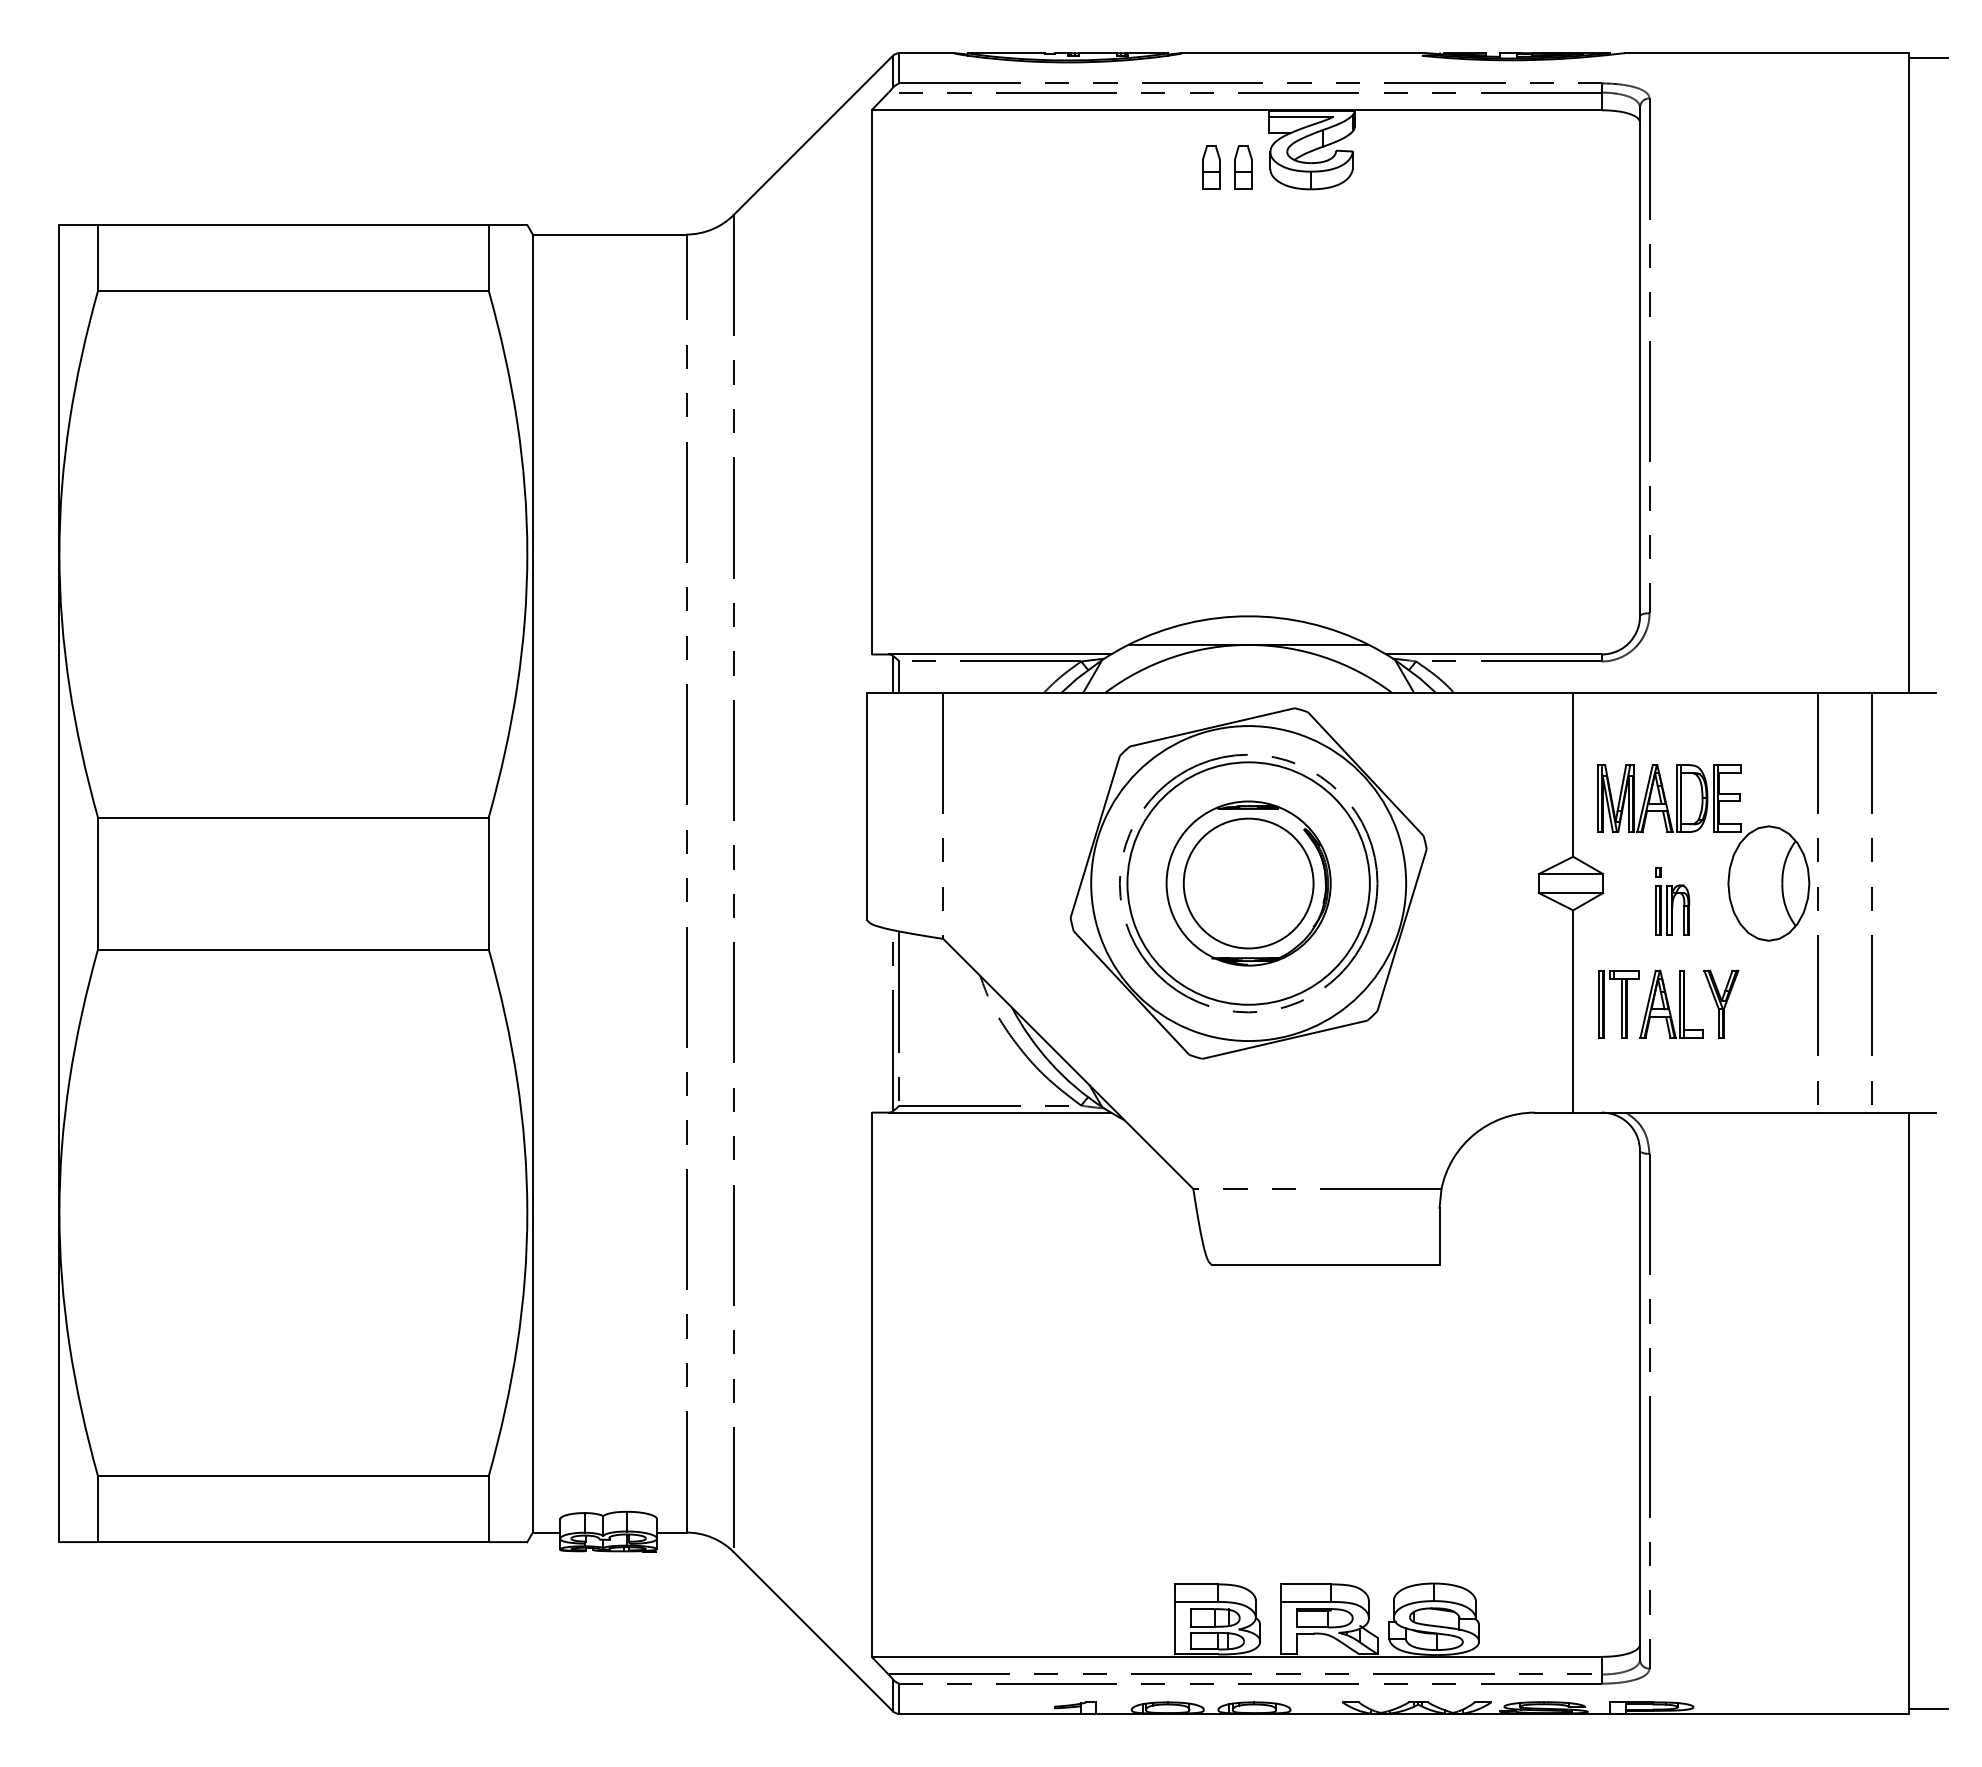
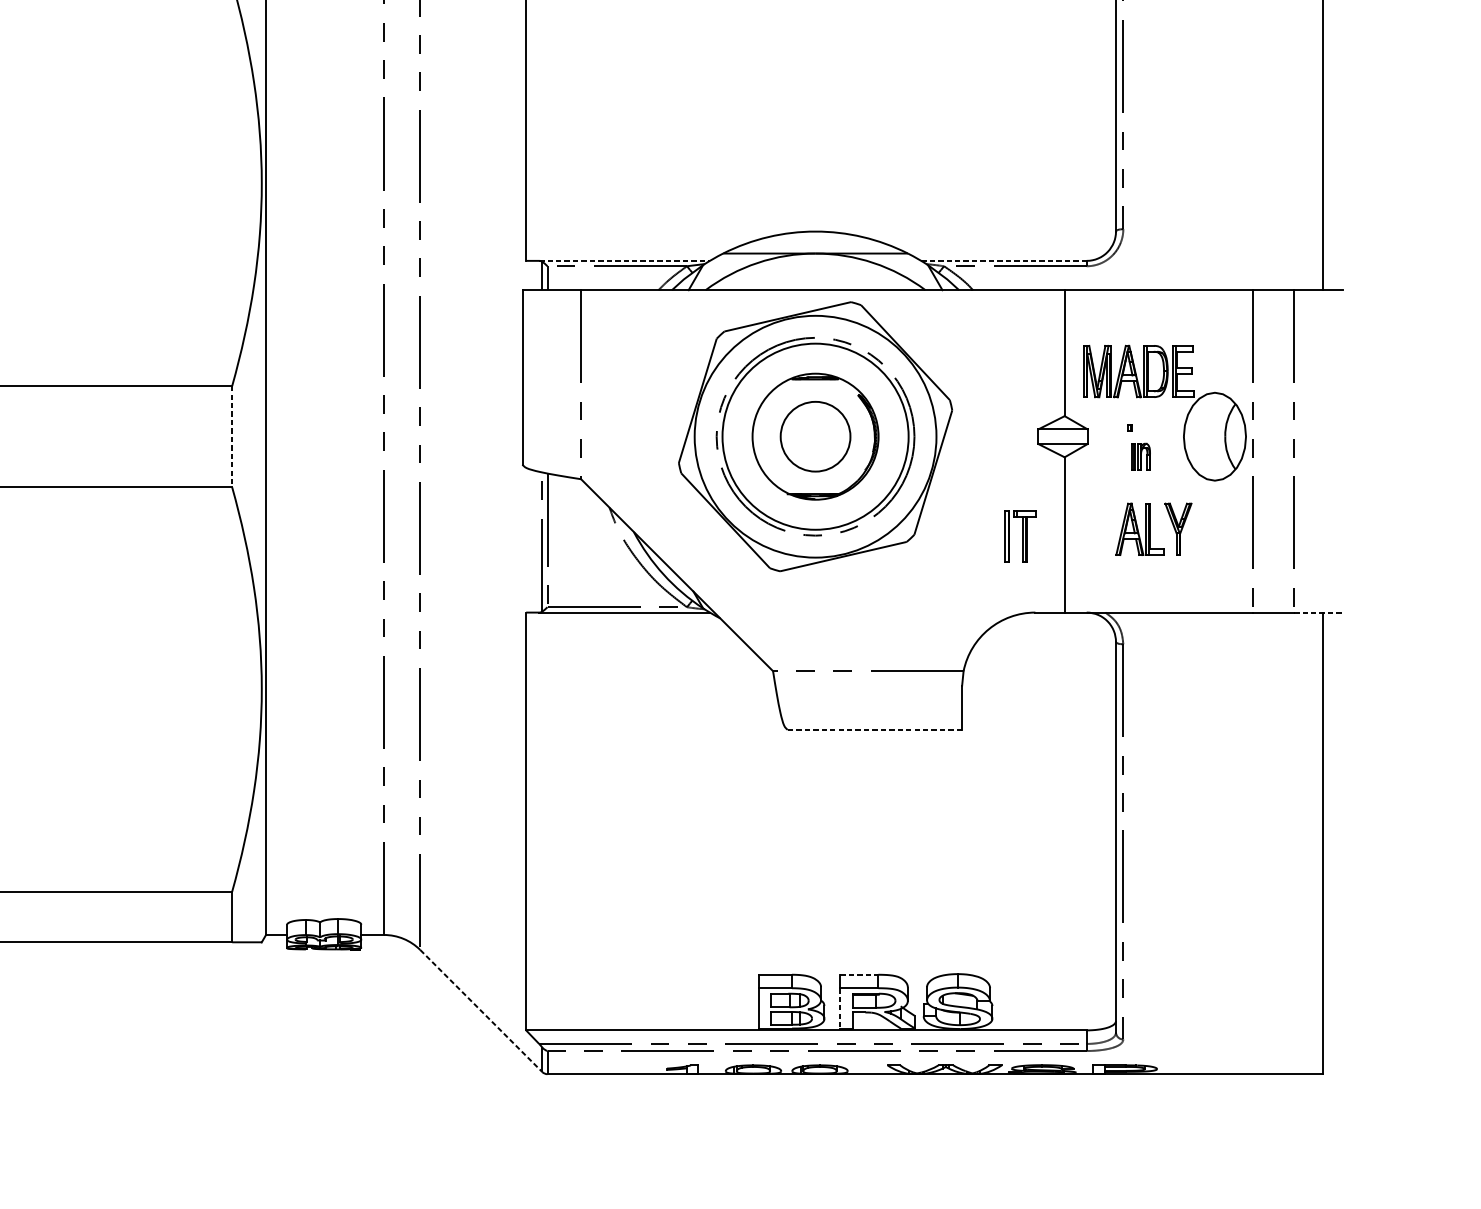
line: (1000, 654) -> (625, 260), solid -> dashed
line: (1494, 654) -> (1004, 260), solid -> dashed
line: (488, 883) -> (231, 436), solid -> dashed
circle: (1248, 883) -> (815, 436), size x0.7
part: (1672, 909) -> (1140, 456), size x0.7
part: (1618, 1004) -> (1020, 536), moved
line: (1903, 1112) -> (1318, 612), solid -> dashed
line: (1325, 1265) -> (874, 729), solid -> dashed
line: (1305, 1584) -> (859, 974), solid -> dashed
line: (1280, 1628) -> (840, 1008), solid -> dashed
line: (813, 1631) -> (481, 1010), solid -> dashed
line: (1928, 1709) -> (1337, 1070), removed

